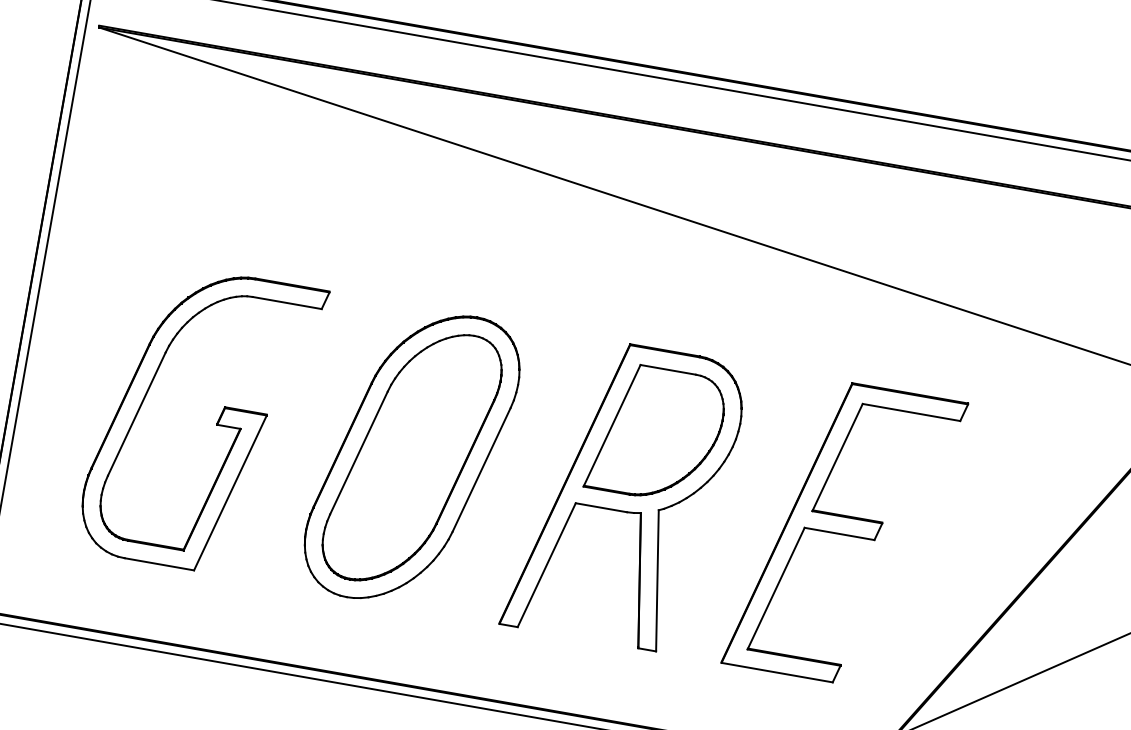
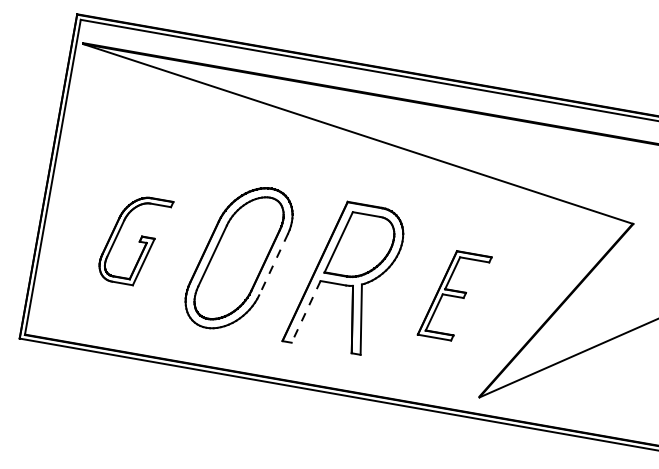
part: (206, 423) -> (136, 241), size x0.6
line: (481, 470) -> (273, 264), solid -> dashed
part: (844, 532) -> (454, 295), size x0.6
line: (545, 566) -> (305, 312), solid -> dashed

